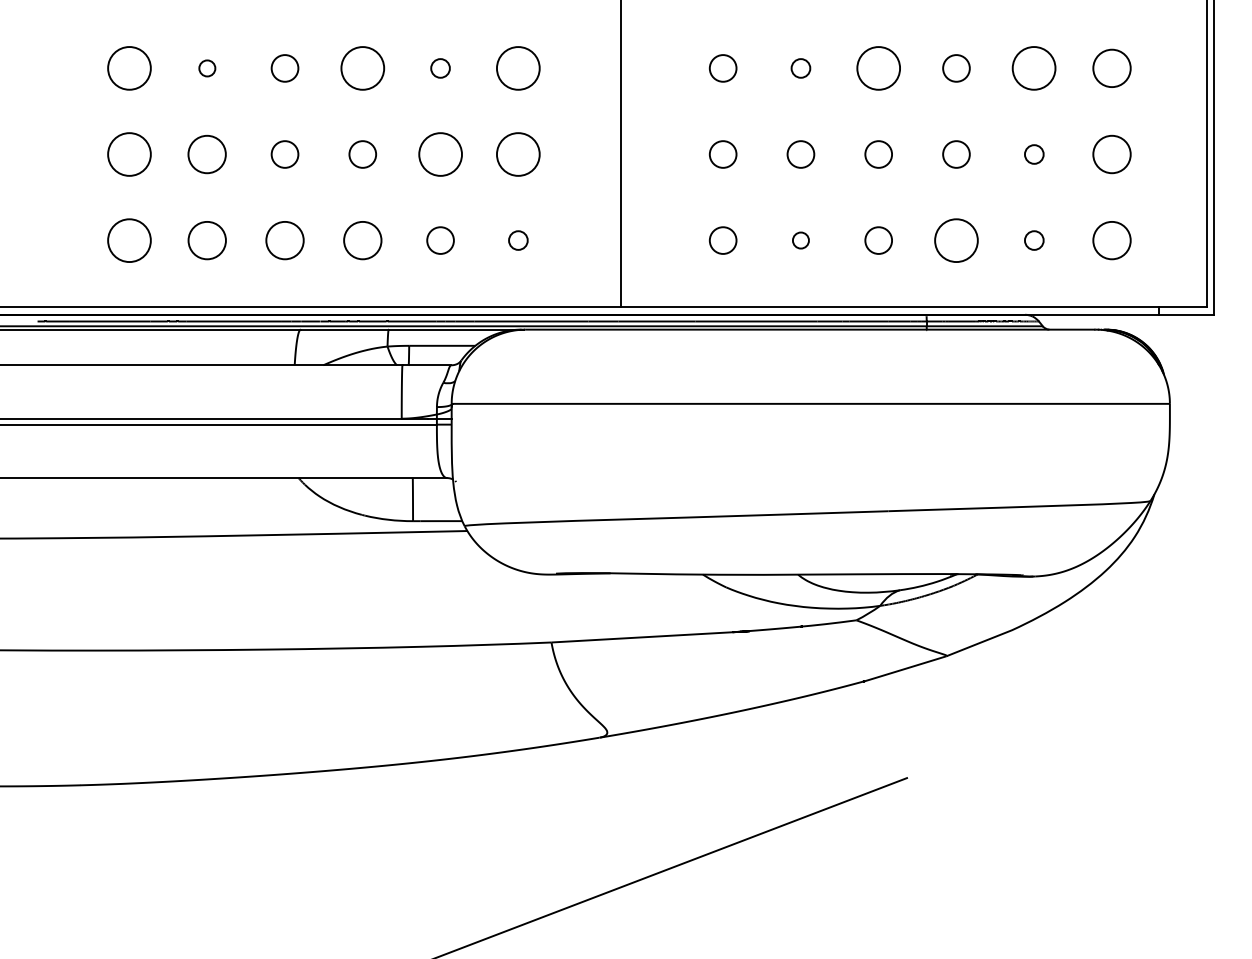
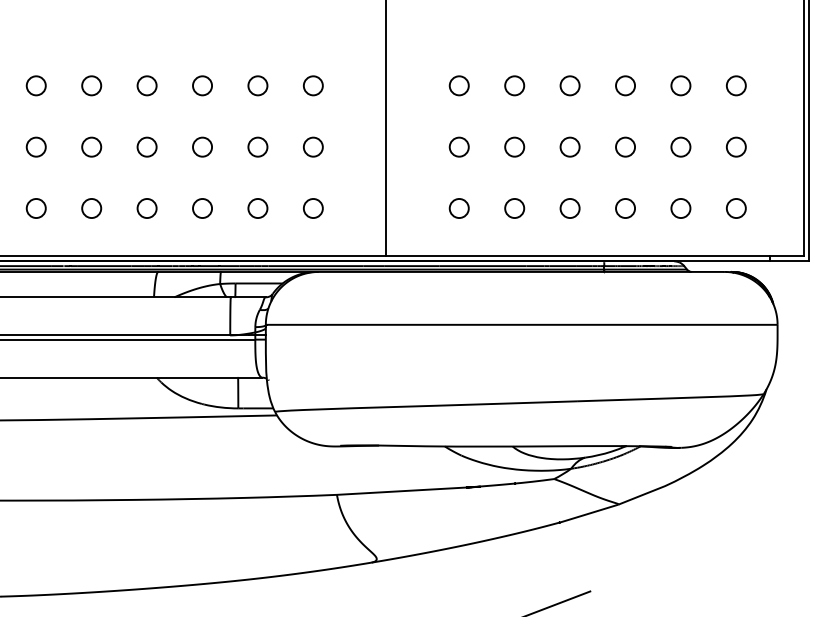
circle: (129, 68) -> (36, 85), size x0.62
circle: (207, 68) -> (91, 85), size x1.67
circle: (362, 68) -> (202, 85), size x0.62
circle: (440, 68) -> (257, 85), size x1.43
circle: (518, 68) -> (313, 85), size x0.62
circle: (800, 68) -> (514, 85), size x1.43
circle: (878, 68) -> (569, 85), size x0.62
circle: (1034, 68) -> (681, 85), size x0.62
circle: (1111, 68) -> (735, 85), size x0.71
circle: (129, 154) -> (36, 147), size x0.62
circle: (207, 154) -> (91, 147), size x0.71
circle: (440, 154) -> (257, 147), size x0.62
circle: (518, 154) -> (313, 147), size x0.62
circle: (1034, 154) -> (681, 147), size x1.43
circle: (1111, 154) -> (735, 147), size x0.71
circle: (129, 240) -> (36, 208), size x0.62
circle: (206, 240) -> (91, 208), size x0.71
circle: (284, 240) -> (146, 208), size x0.71
circle: (362, 240) -> (202, 208), size x0.71
circle: (518, 240) -> (313, 208), size x1.43
circle: (800, 240) -> (514, 208), size x1.67
circle: (956, 240) -> (625, 208), size x0.62
circle: (1034, 240) -> (681, 208), size x1.43
circle: (1111, 240) -> (735, 208), size x0.71

